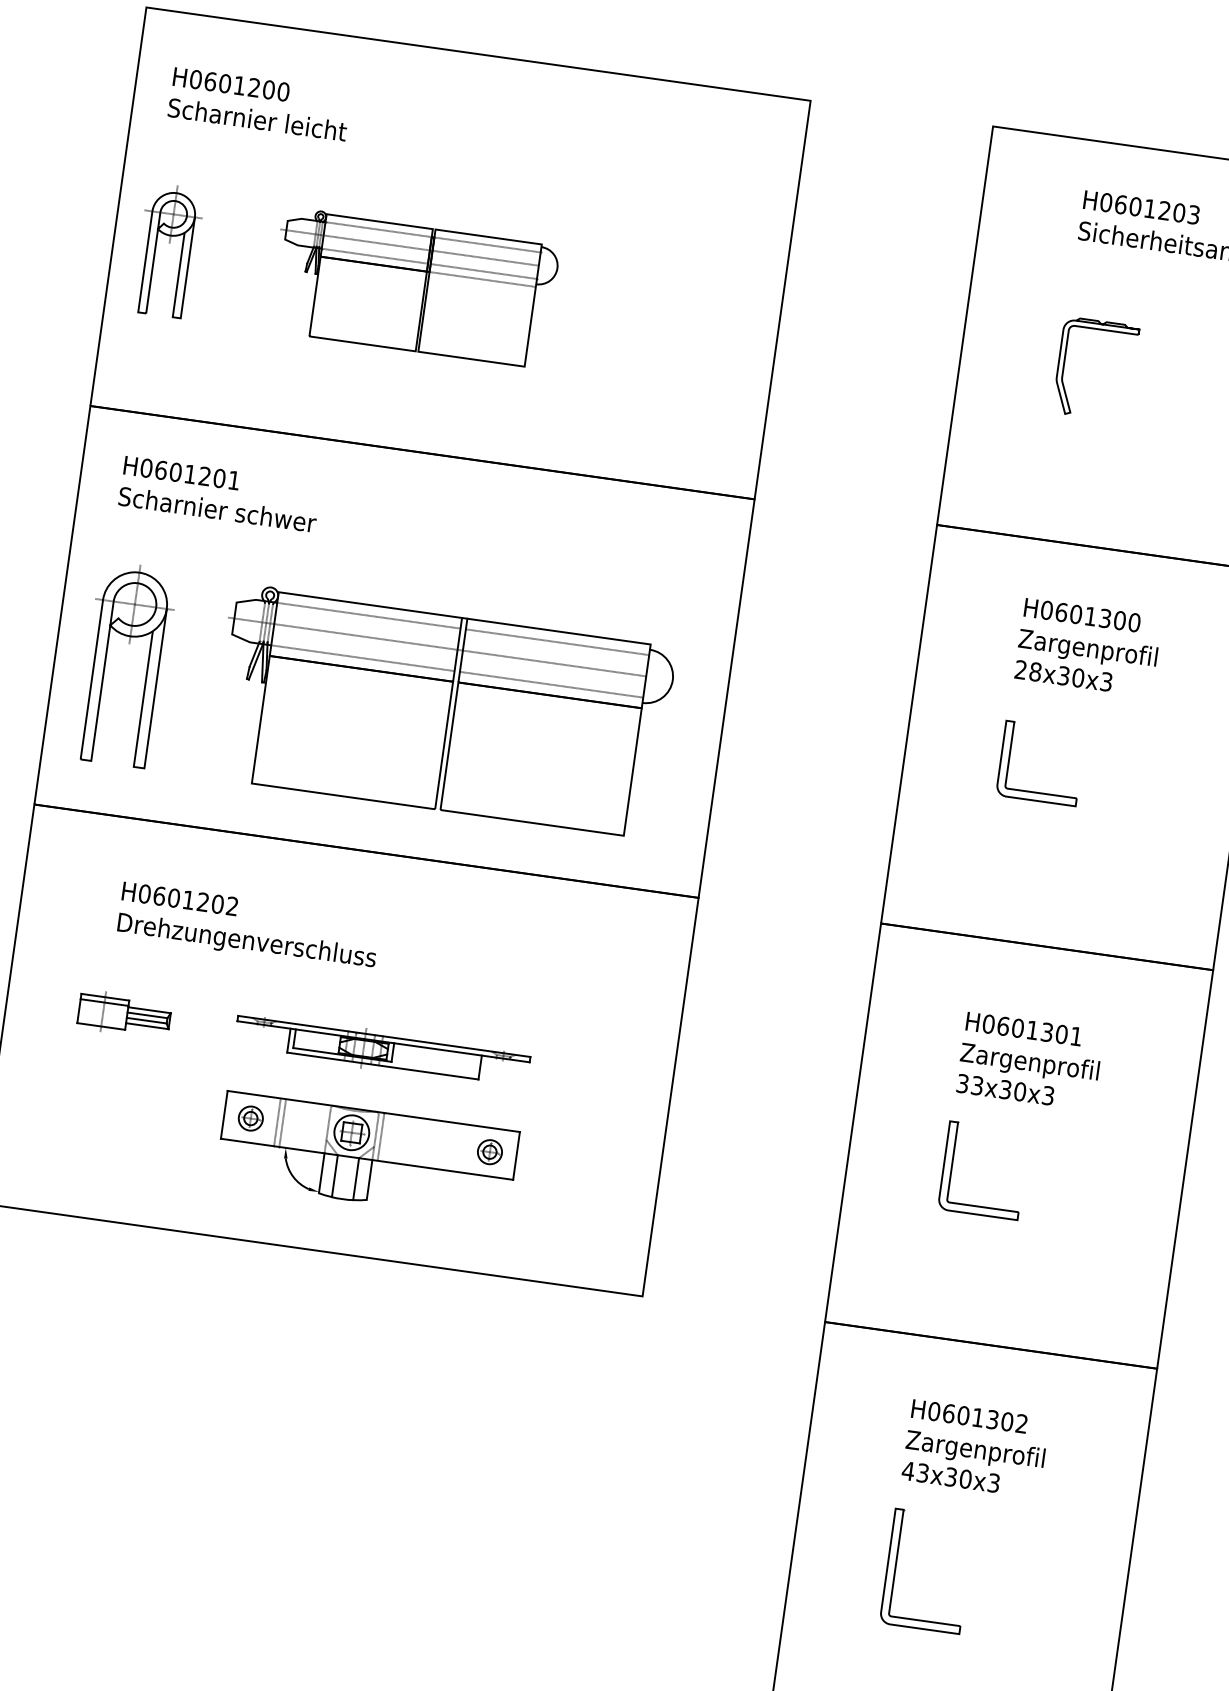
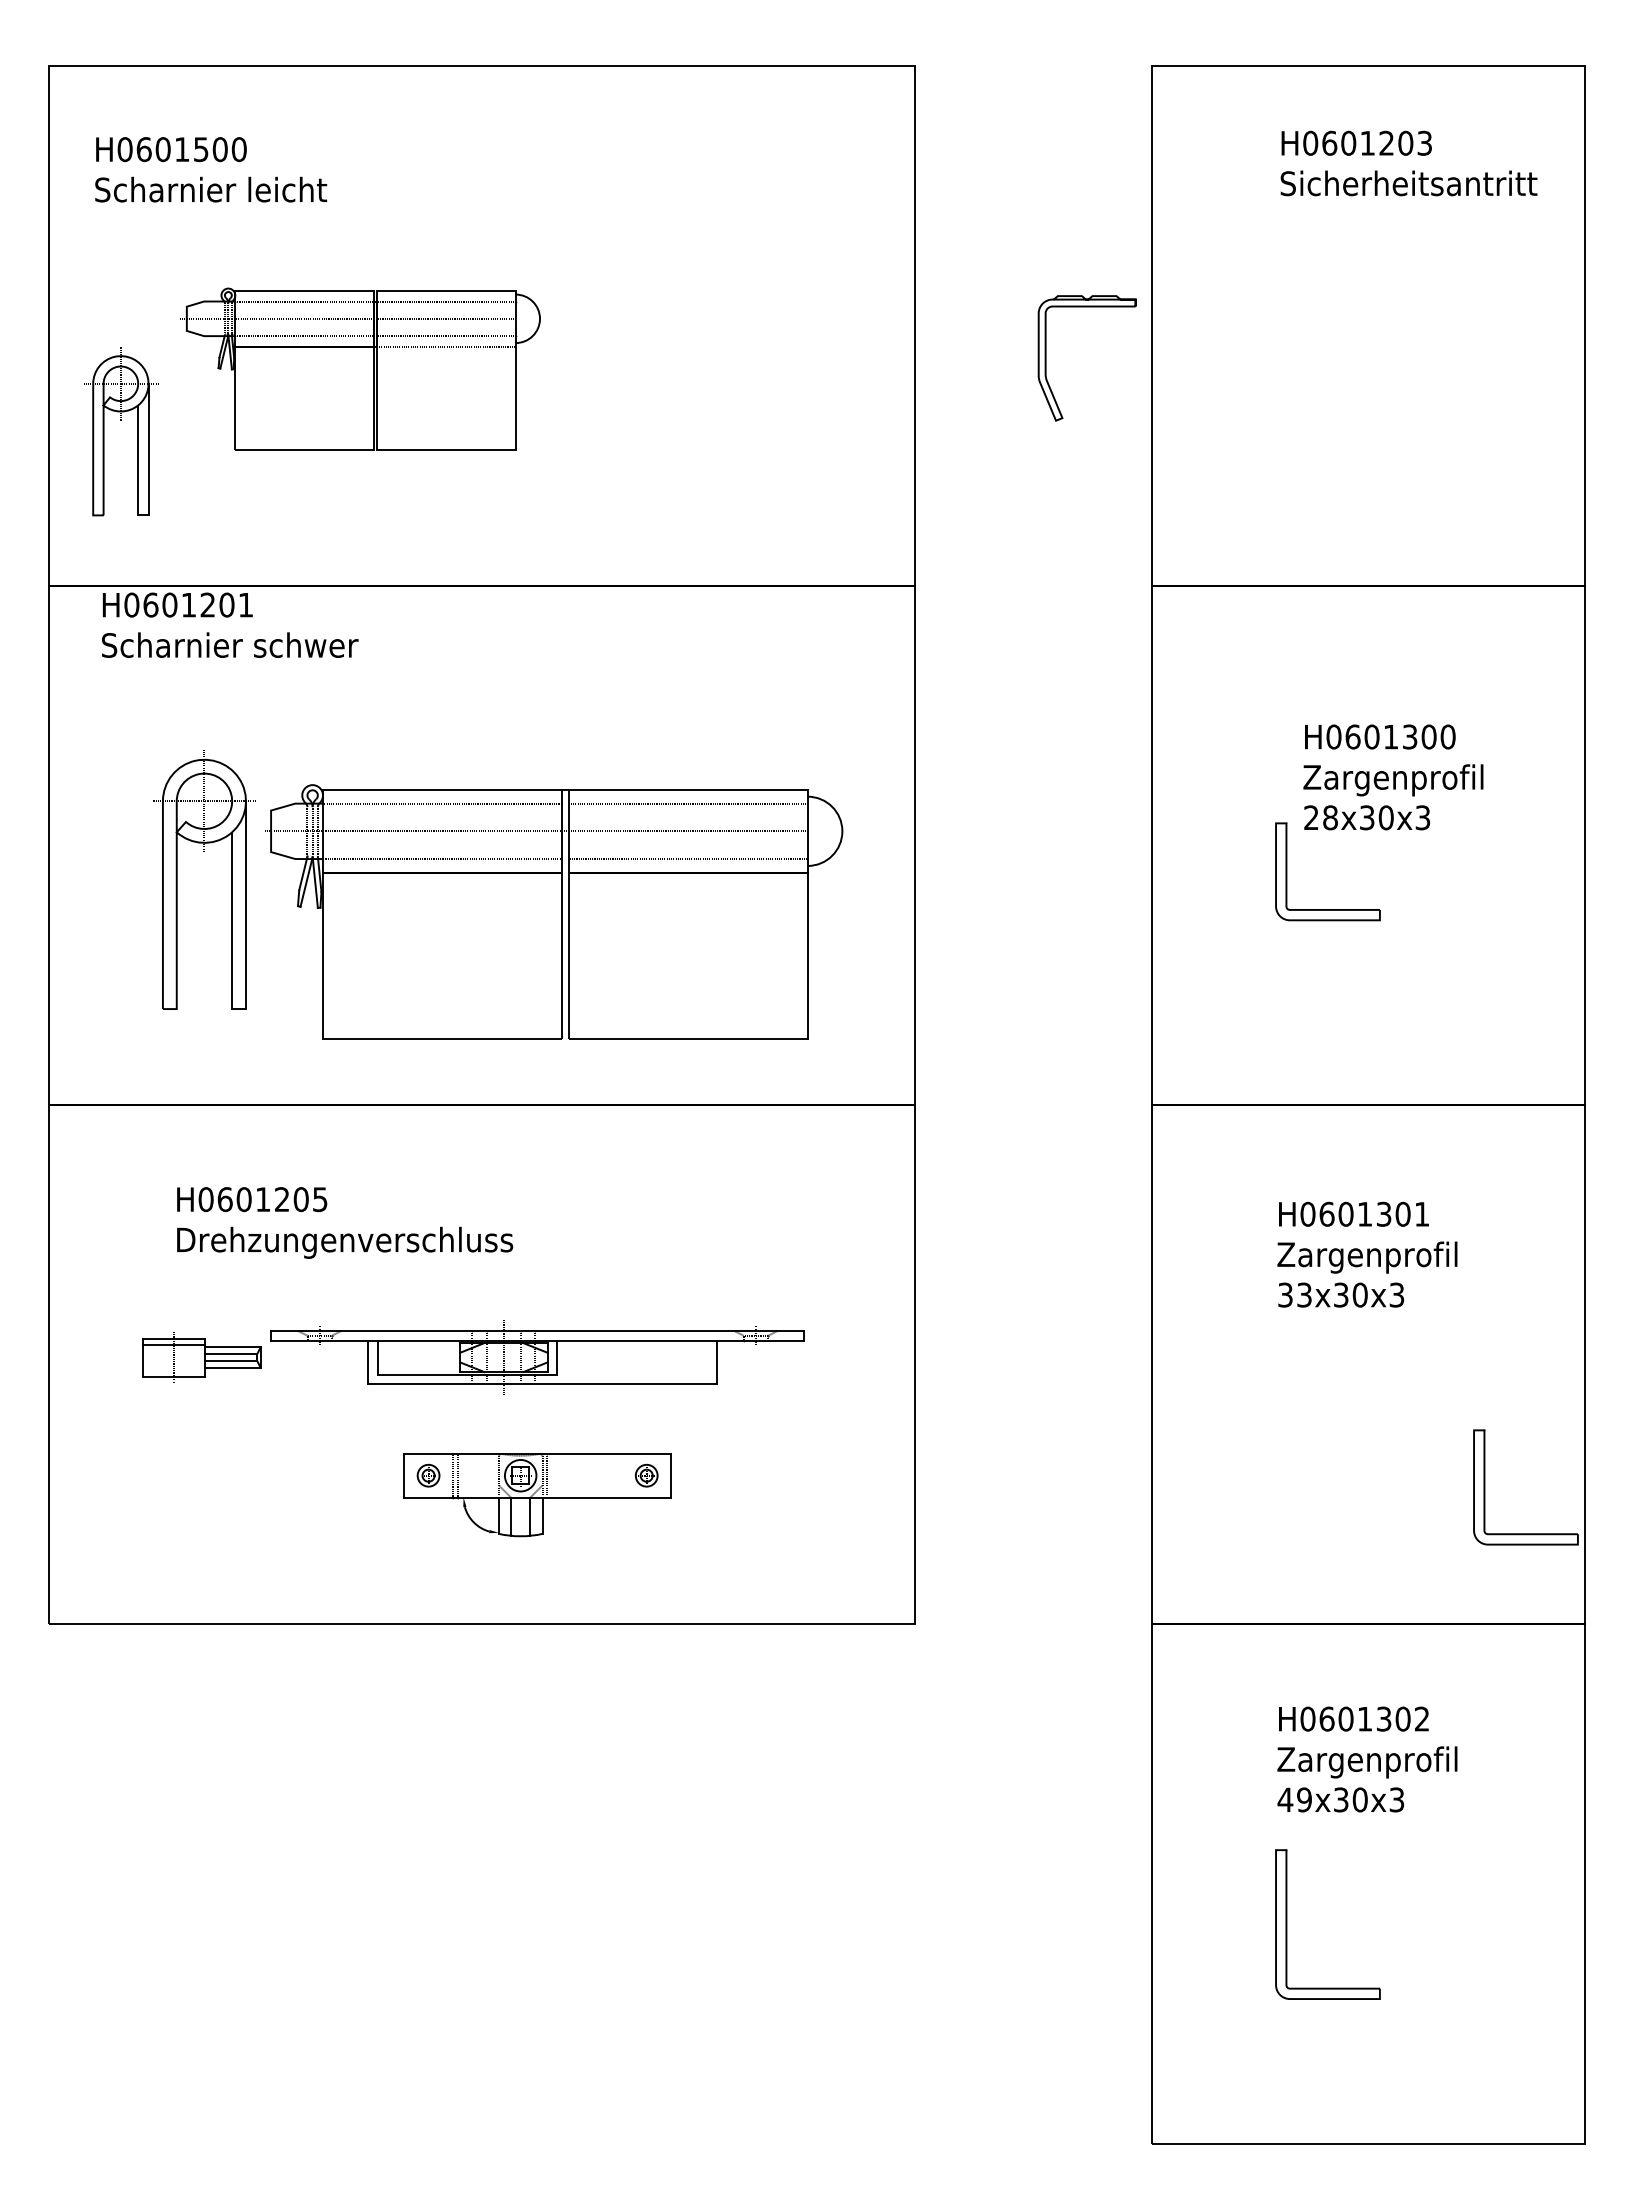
text: (254, 87) -> (201, 149), H0601200 -> H0601500
part: (170, 242) -> (121, 420), moved
part: (414, 287) -> (360, 368), moved
part: (1064, 365) -> (1046, 358), moved
text: (220, 493) -> (230, 624), moved
text: (1088, 647) -> (1393, 777), moved
part: (105, 661) -> (177, 879), moved
text: (232, 906) -> (320, 1199), H0601202 -> H0601205
part: (382, 1050) -> (537, 1357), size x1.4
part: (367, 1156) -> (537, 1494), size x0.7
part: (952, 1166) -> (1485, 1487), moved
text: (922, 1472) -> (1304, 1799), 43x30x3 -> 49x30x3

